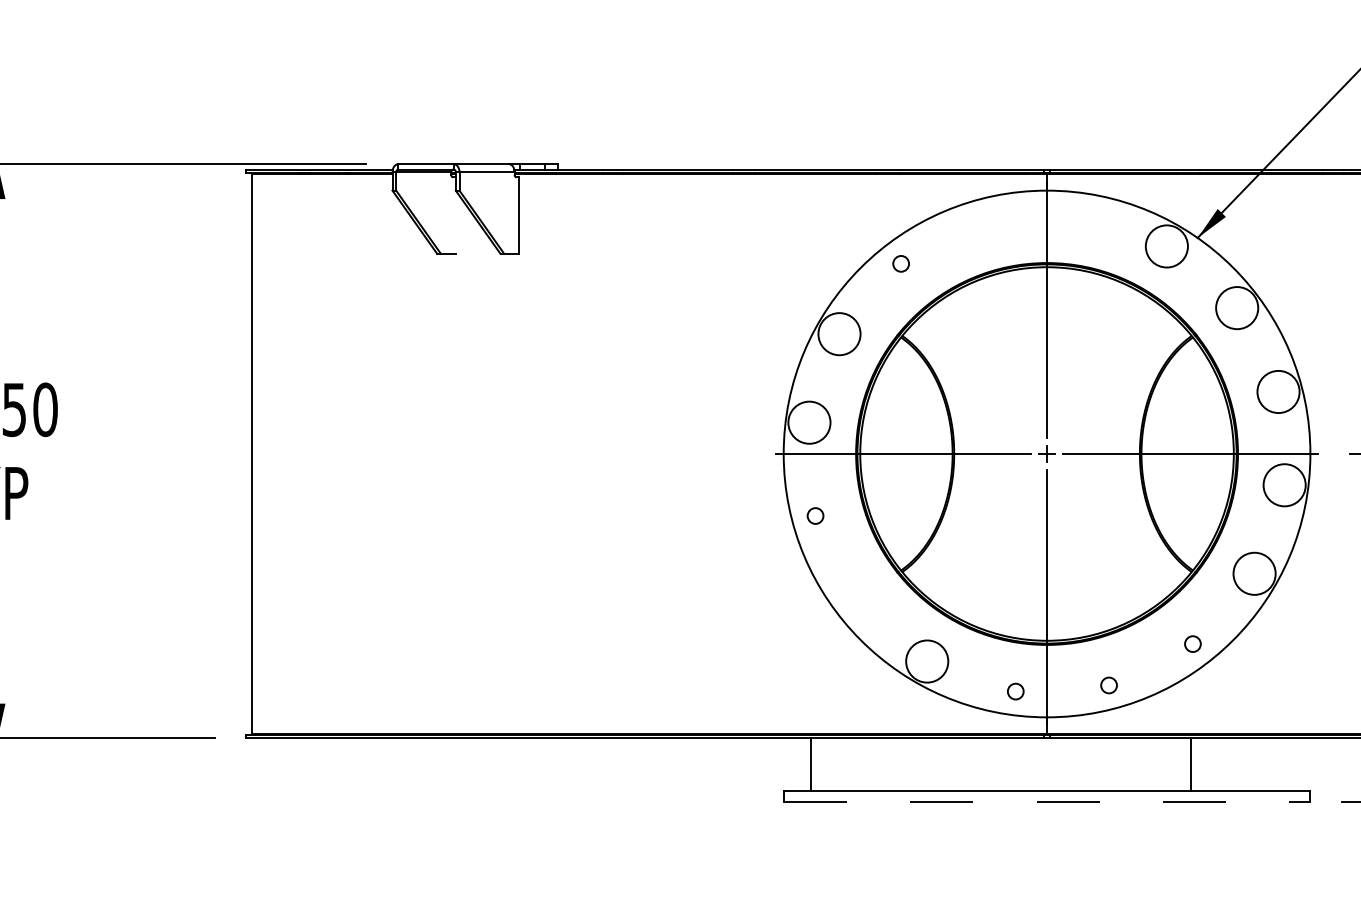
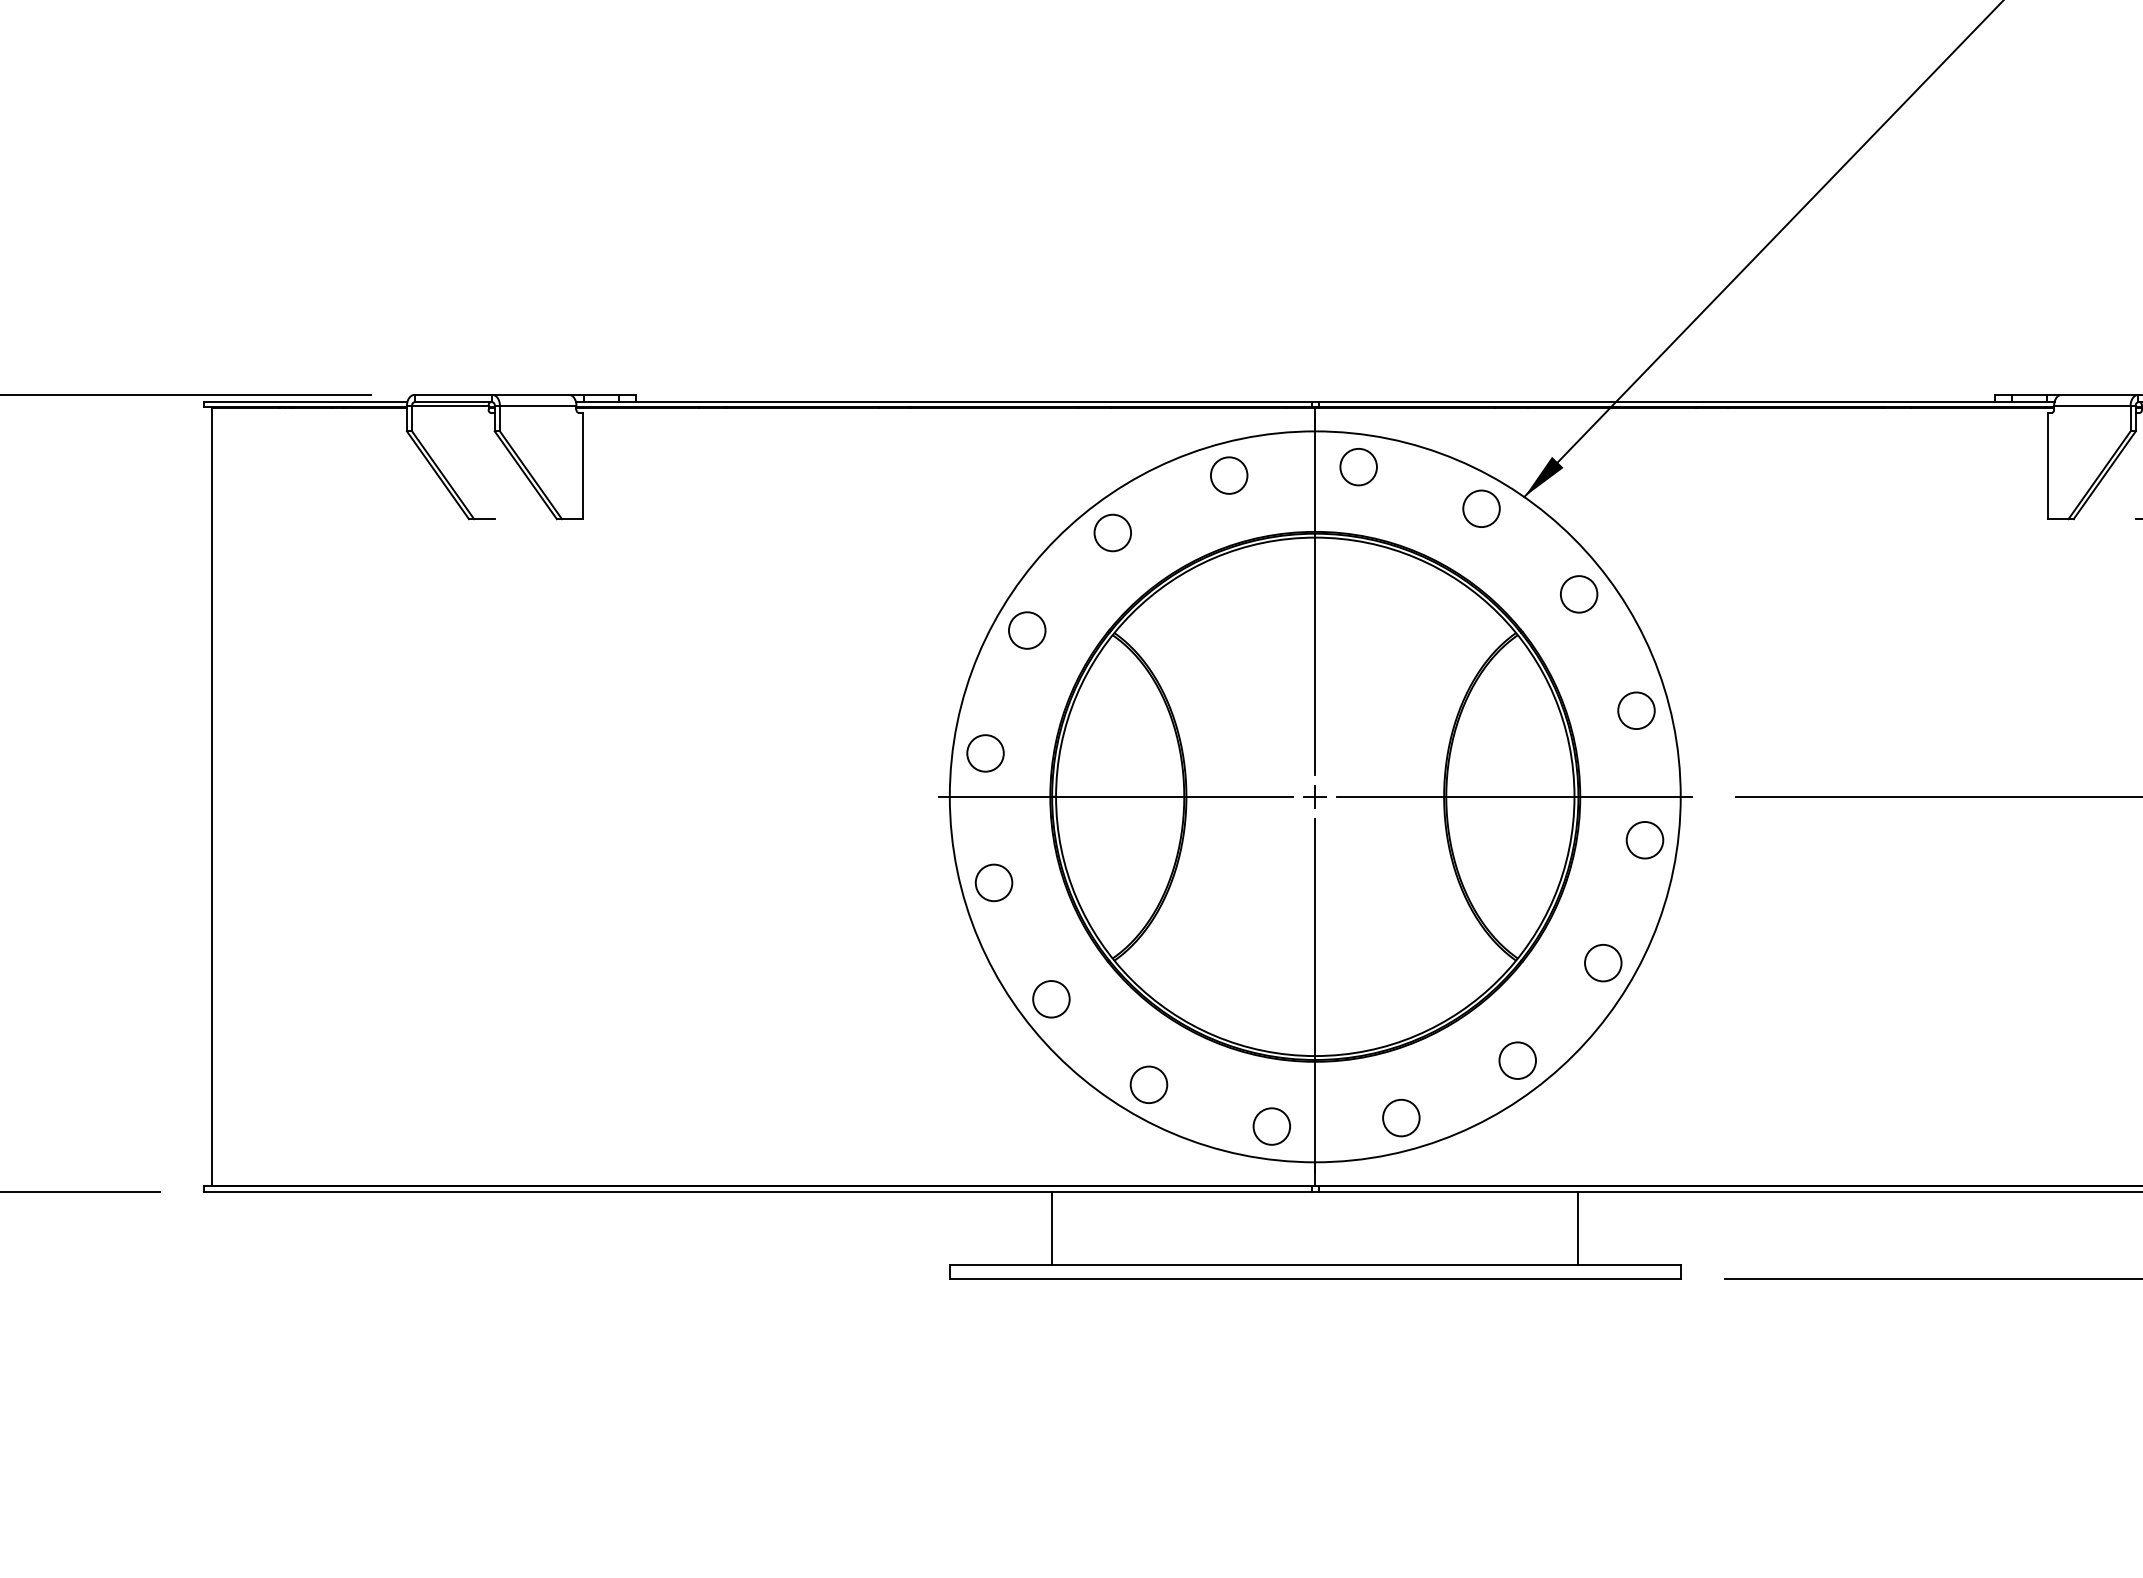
circle: (1078, 216) -> (1358, 467), added
circle: (985, 222) -> (1229, 475), added
circle: (1166, 246) -> (1481, 508), size x0.62
circle: (900, 263) -> (1112, 532), size x1.67
circle: (1236, 308) -> (1578, 594), size x0.62
circle: (839, 334) -> (1027, 630), size x0.62
circle: (1278, 391) -> (1636, 710), size x0.62
circle: (809, 422) -> (985, 753), size x0.62
circle: (1284, 484) -> (1644, 839), size x0.62
circle: (815, 515) -> (993, 882), size x1.67
circle: (1254, 573) -> (1603, 962), size x0.62
circle: (856, 600) -> (1051, 999), added
circle: (1192, 643) -> (1517, 1060), size x1.67
circle: (926, 661) -> (1148, 1084), size x0.62
circle: (1109, 685) -> (1401, 1117), size x1.67
circle: (1015, 691) -> (1271, 1126), size x1.67
line: (811, 764) -> (1052, 1227), moved
line: (1191, 764) -> (1578, 1227), moved
line: (1047, 801) -> (1315, 1279), dashed -> solid

